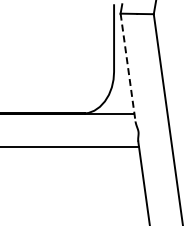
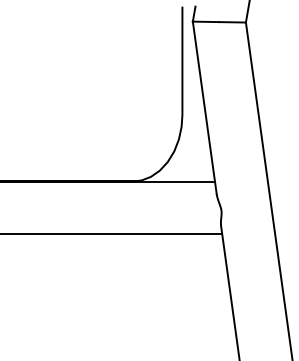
line: (128, 68) -> (205, 109), dashed -> solid

